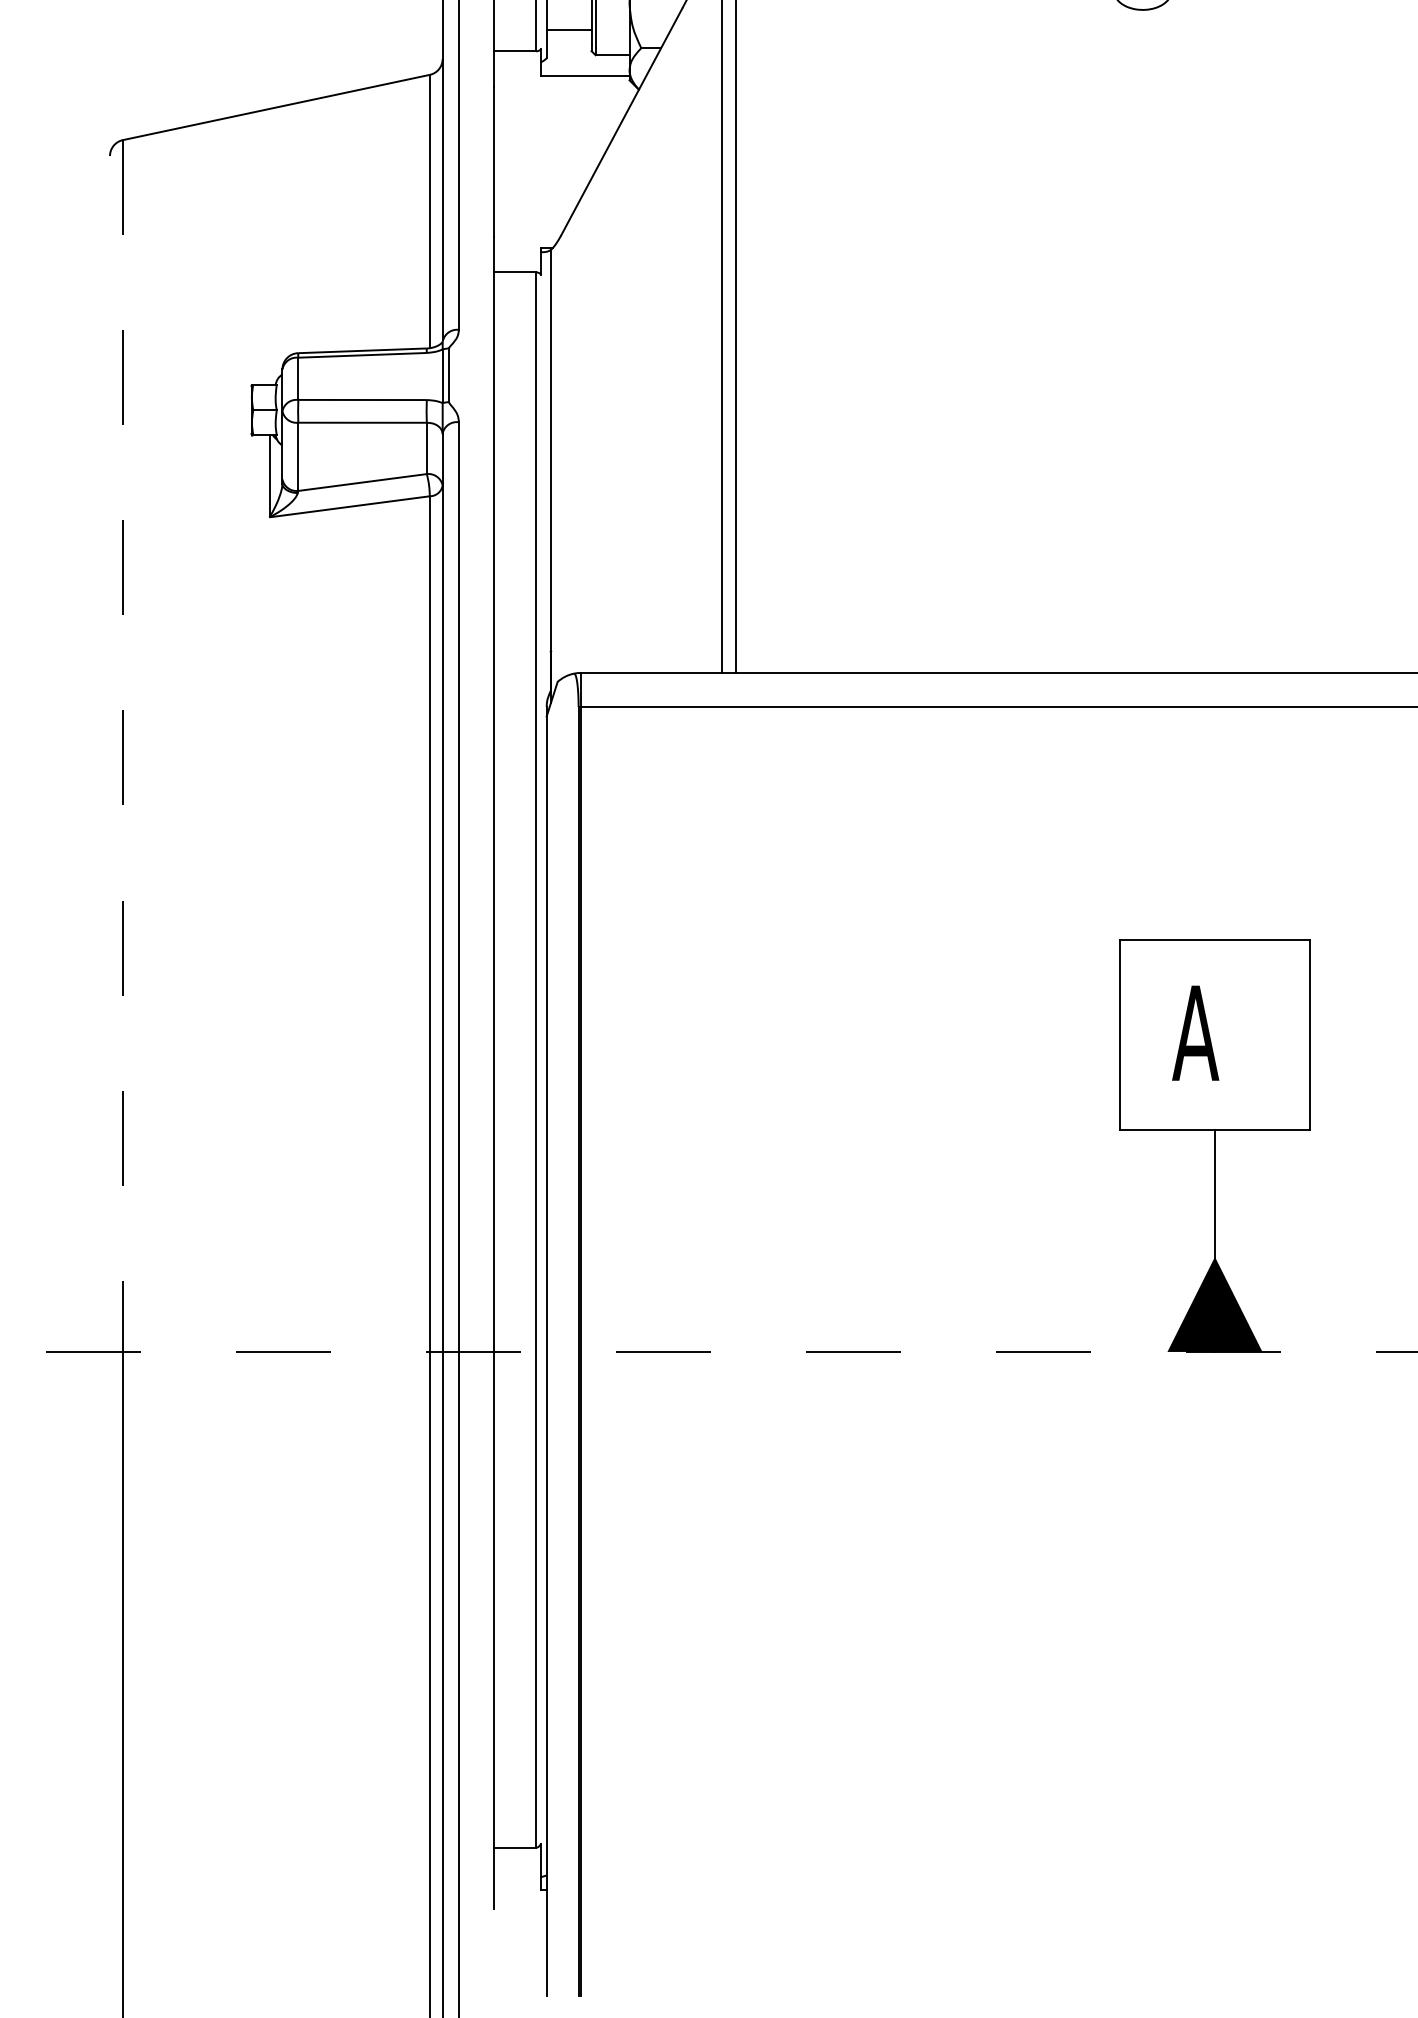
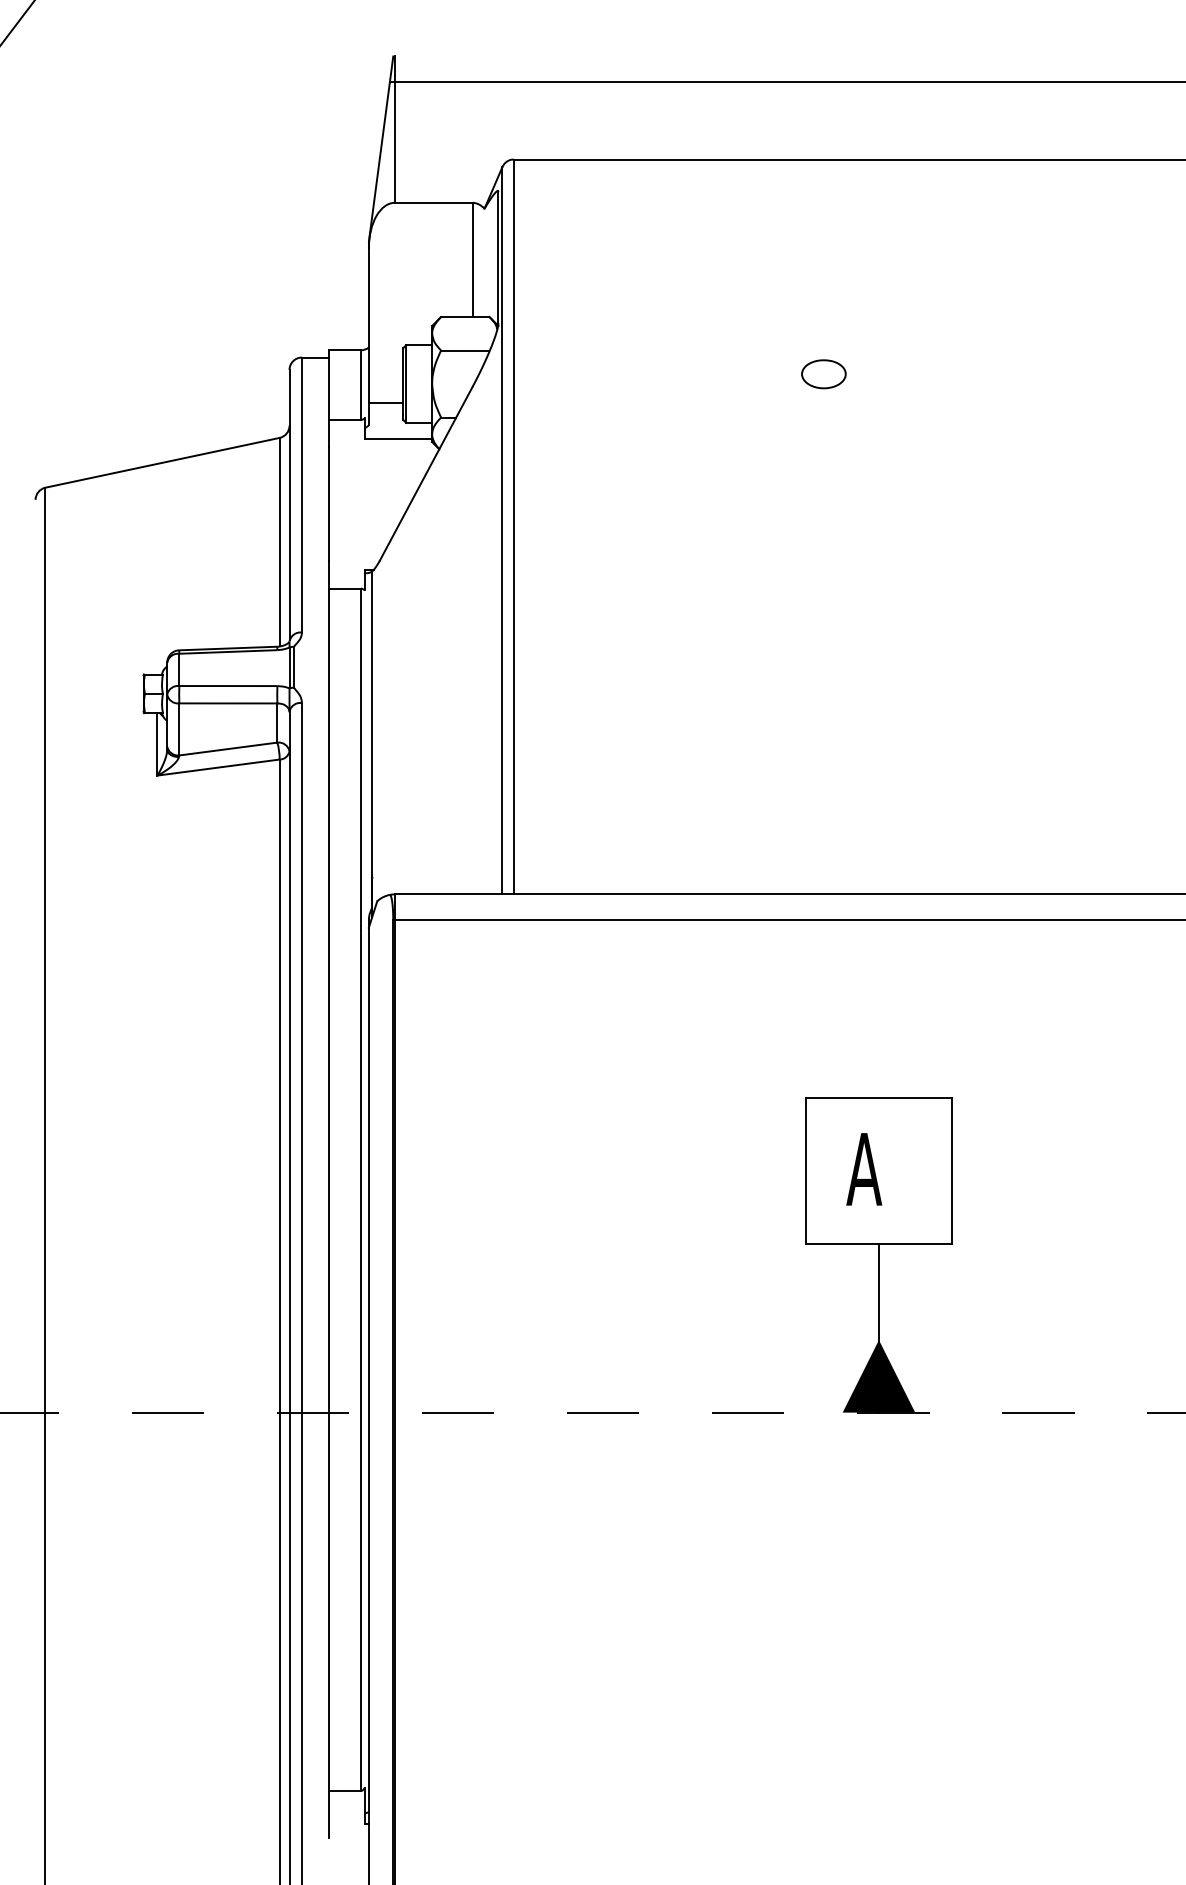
line: (122, 746) -> (45, 950), dashed -> solid

